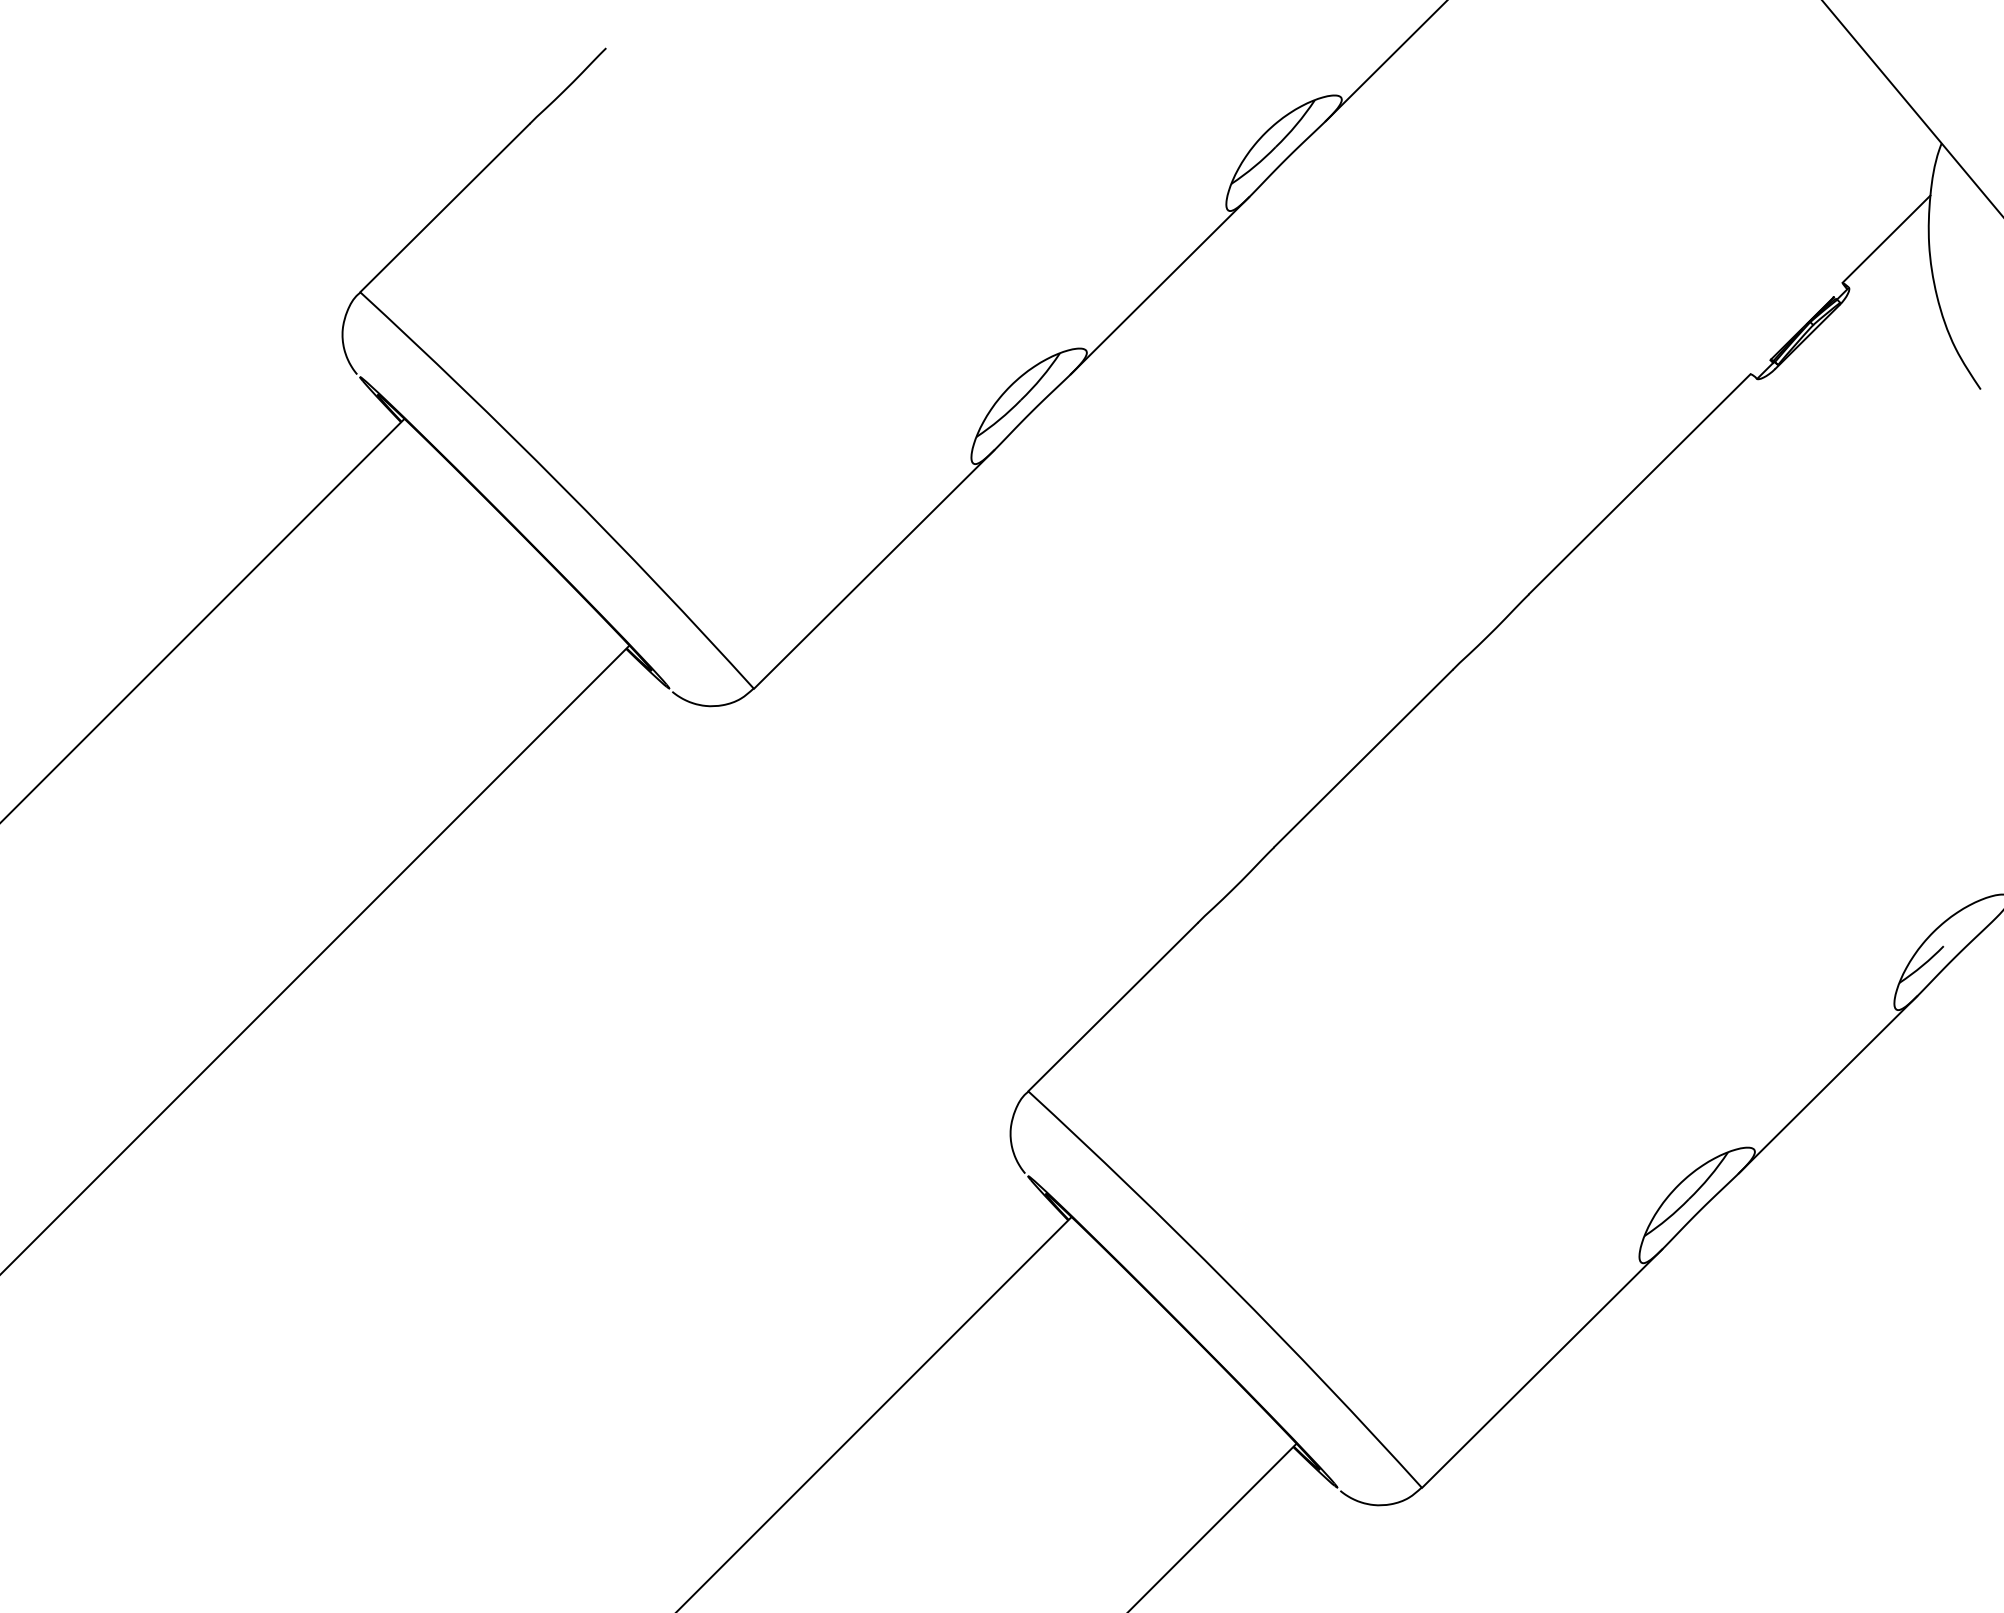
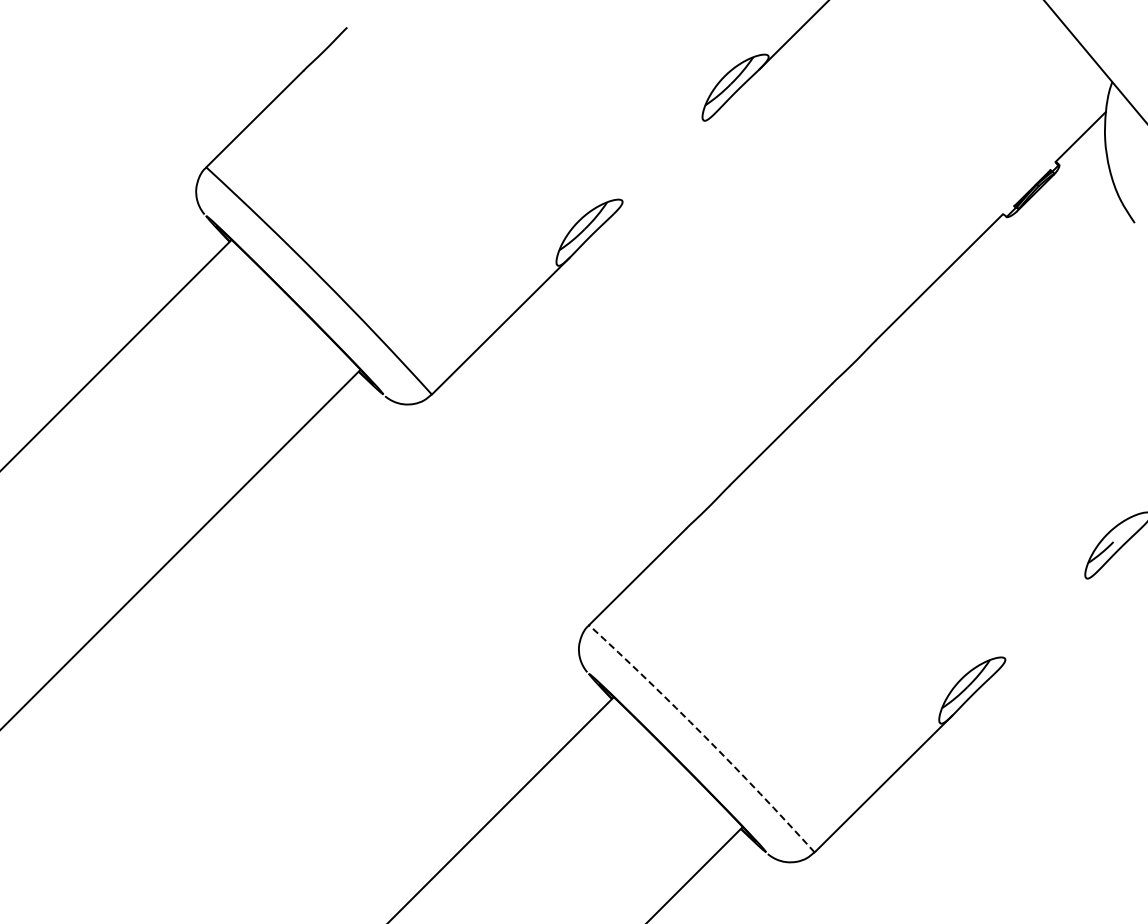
line: (1159, 285) -> (664, 163), removed
line: (1828, 1084) -> (1047, 621), removed
arc: (1229, 1285) -> (704, 736), solid -> dashed

